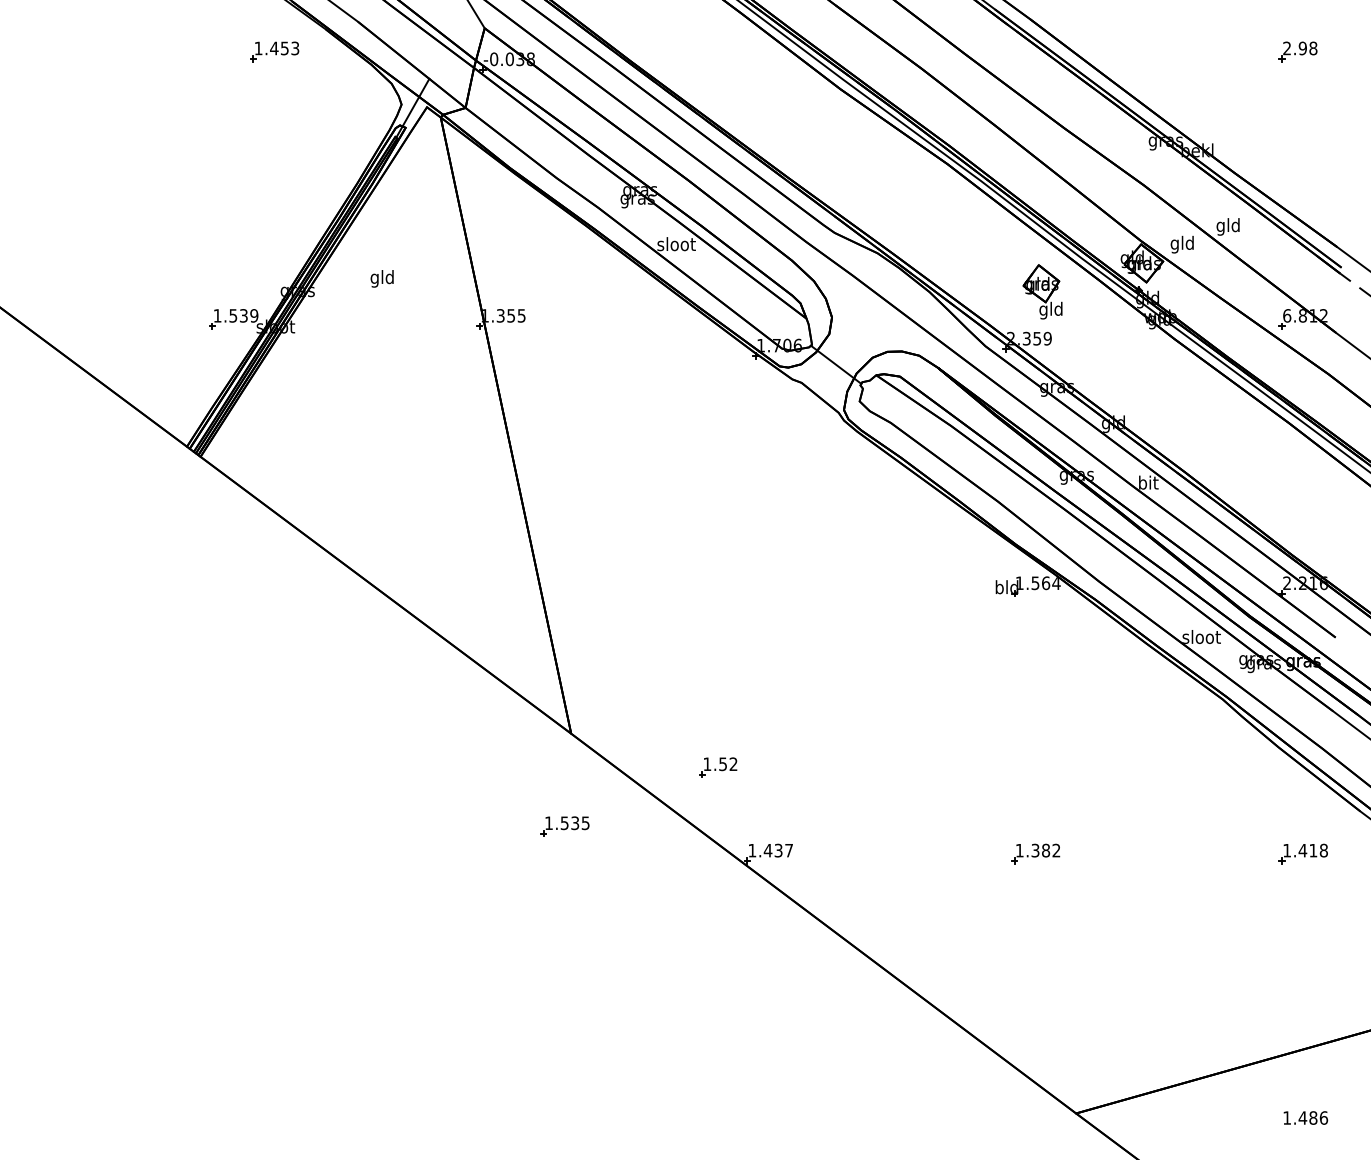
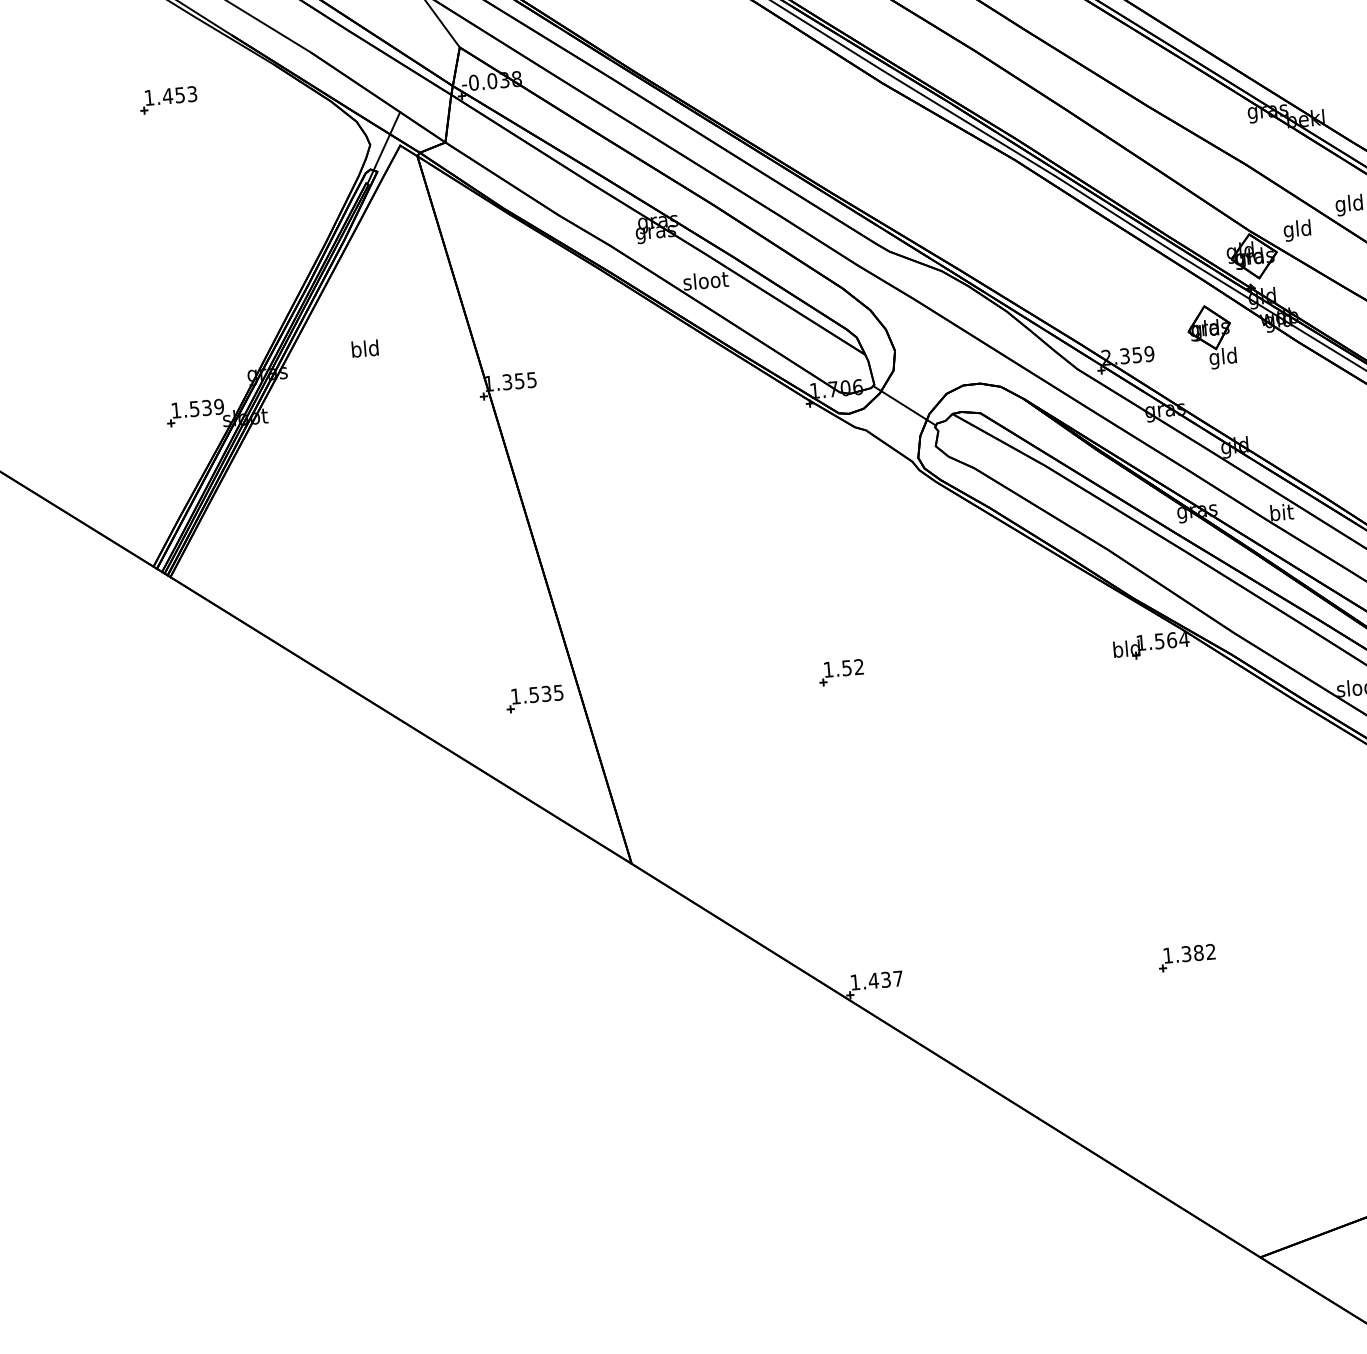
part: (274, 51) -> (168, 99), moved
text: (374, 278) -> (355, 351), gld -> bld
part: (1042, 291) -> (1211, 336), moved
part: (718, 767) -> (841, 672), moved
part: (564, 826) -> (534, 698), moved

